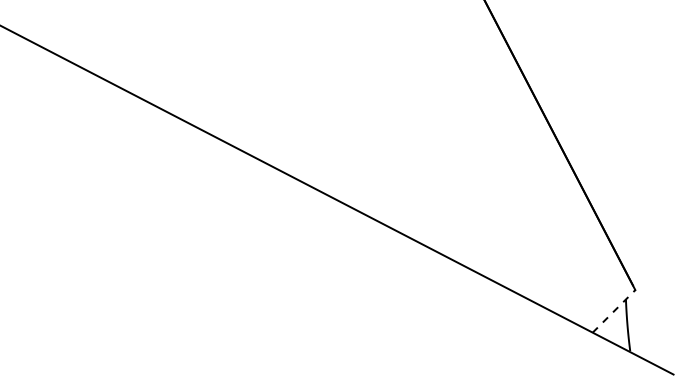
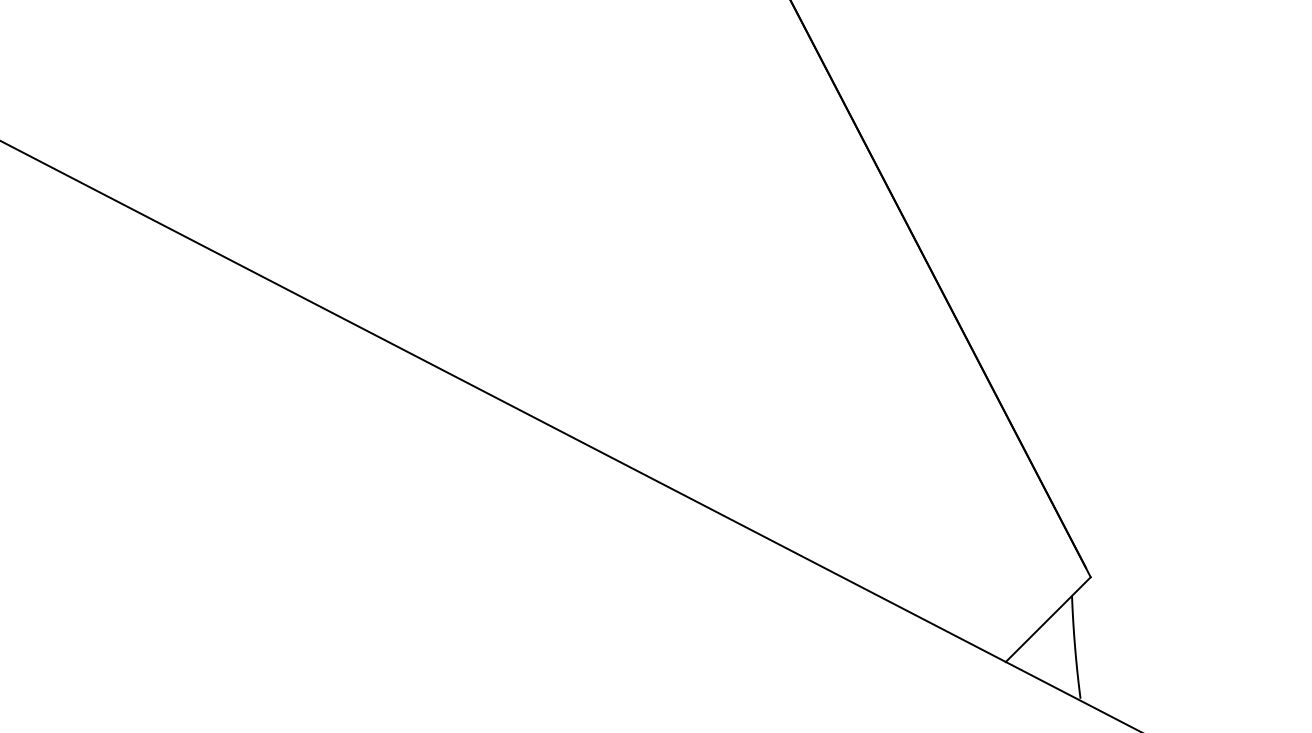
line: (614, 311) -> (1049, 619), dashed -> solid

